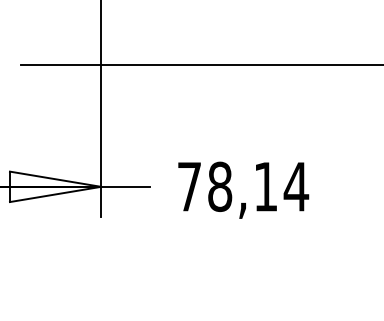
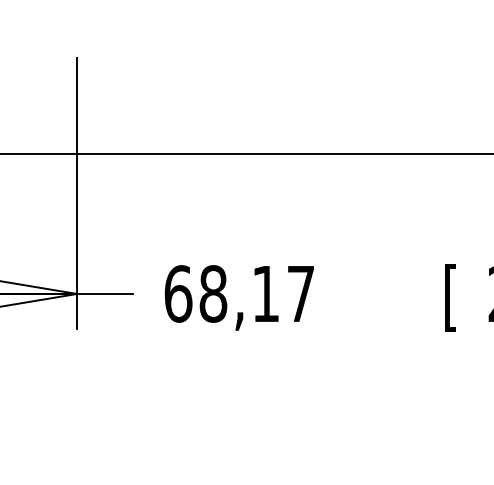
text: (242, 186) -> (239, 293), 78,14 -> 68,17

